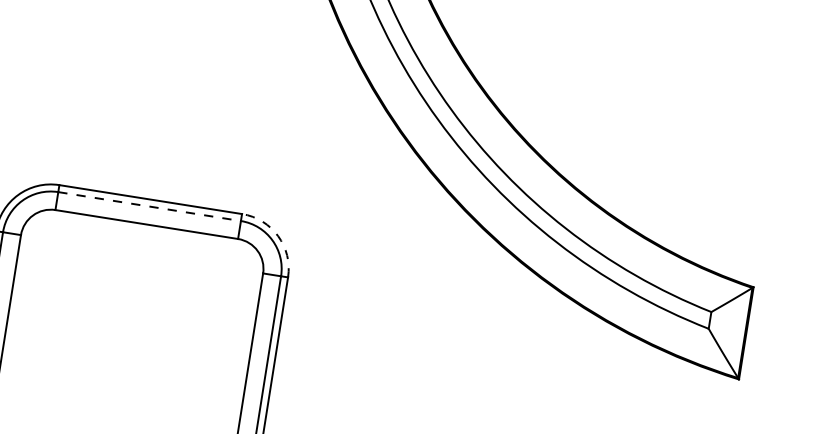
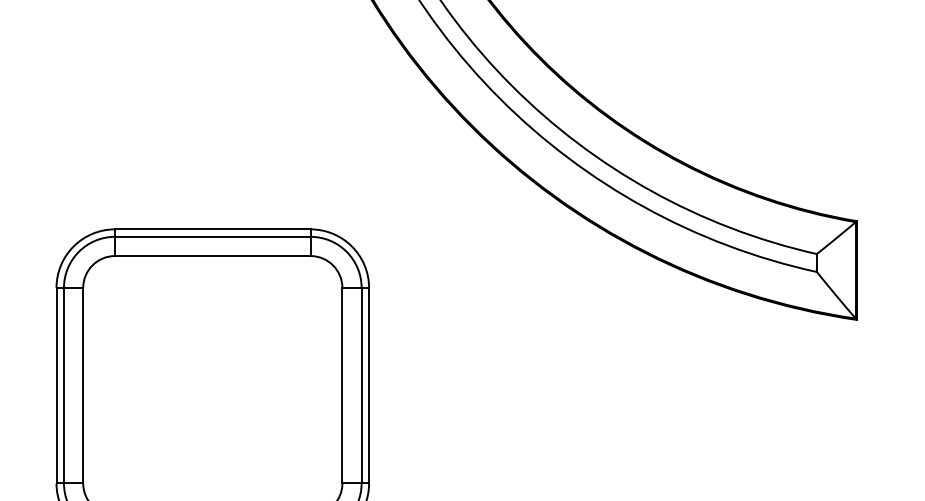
line: (149, 206) -> (212, 236), dashed -> solid
arc: (277, 236) -> (351, 246), dashed -> solid

